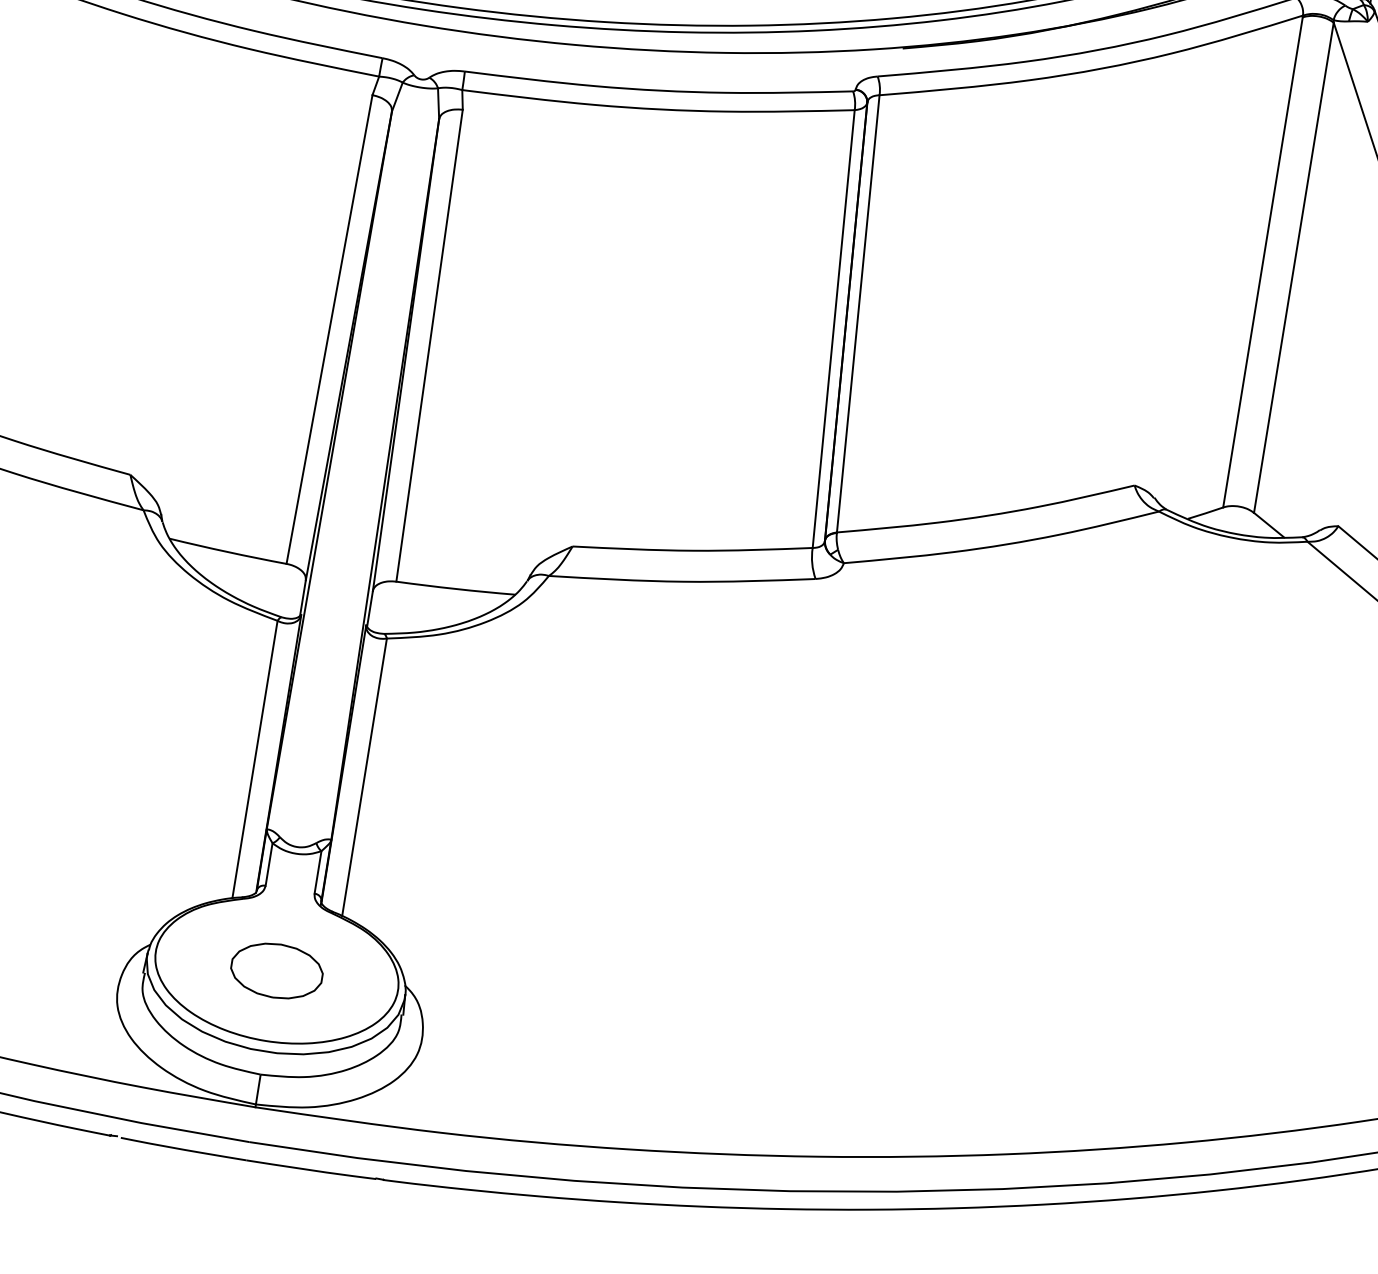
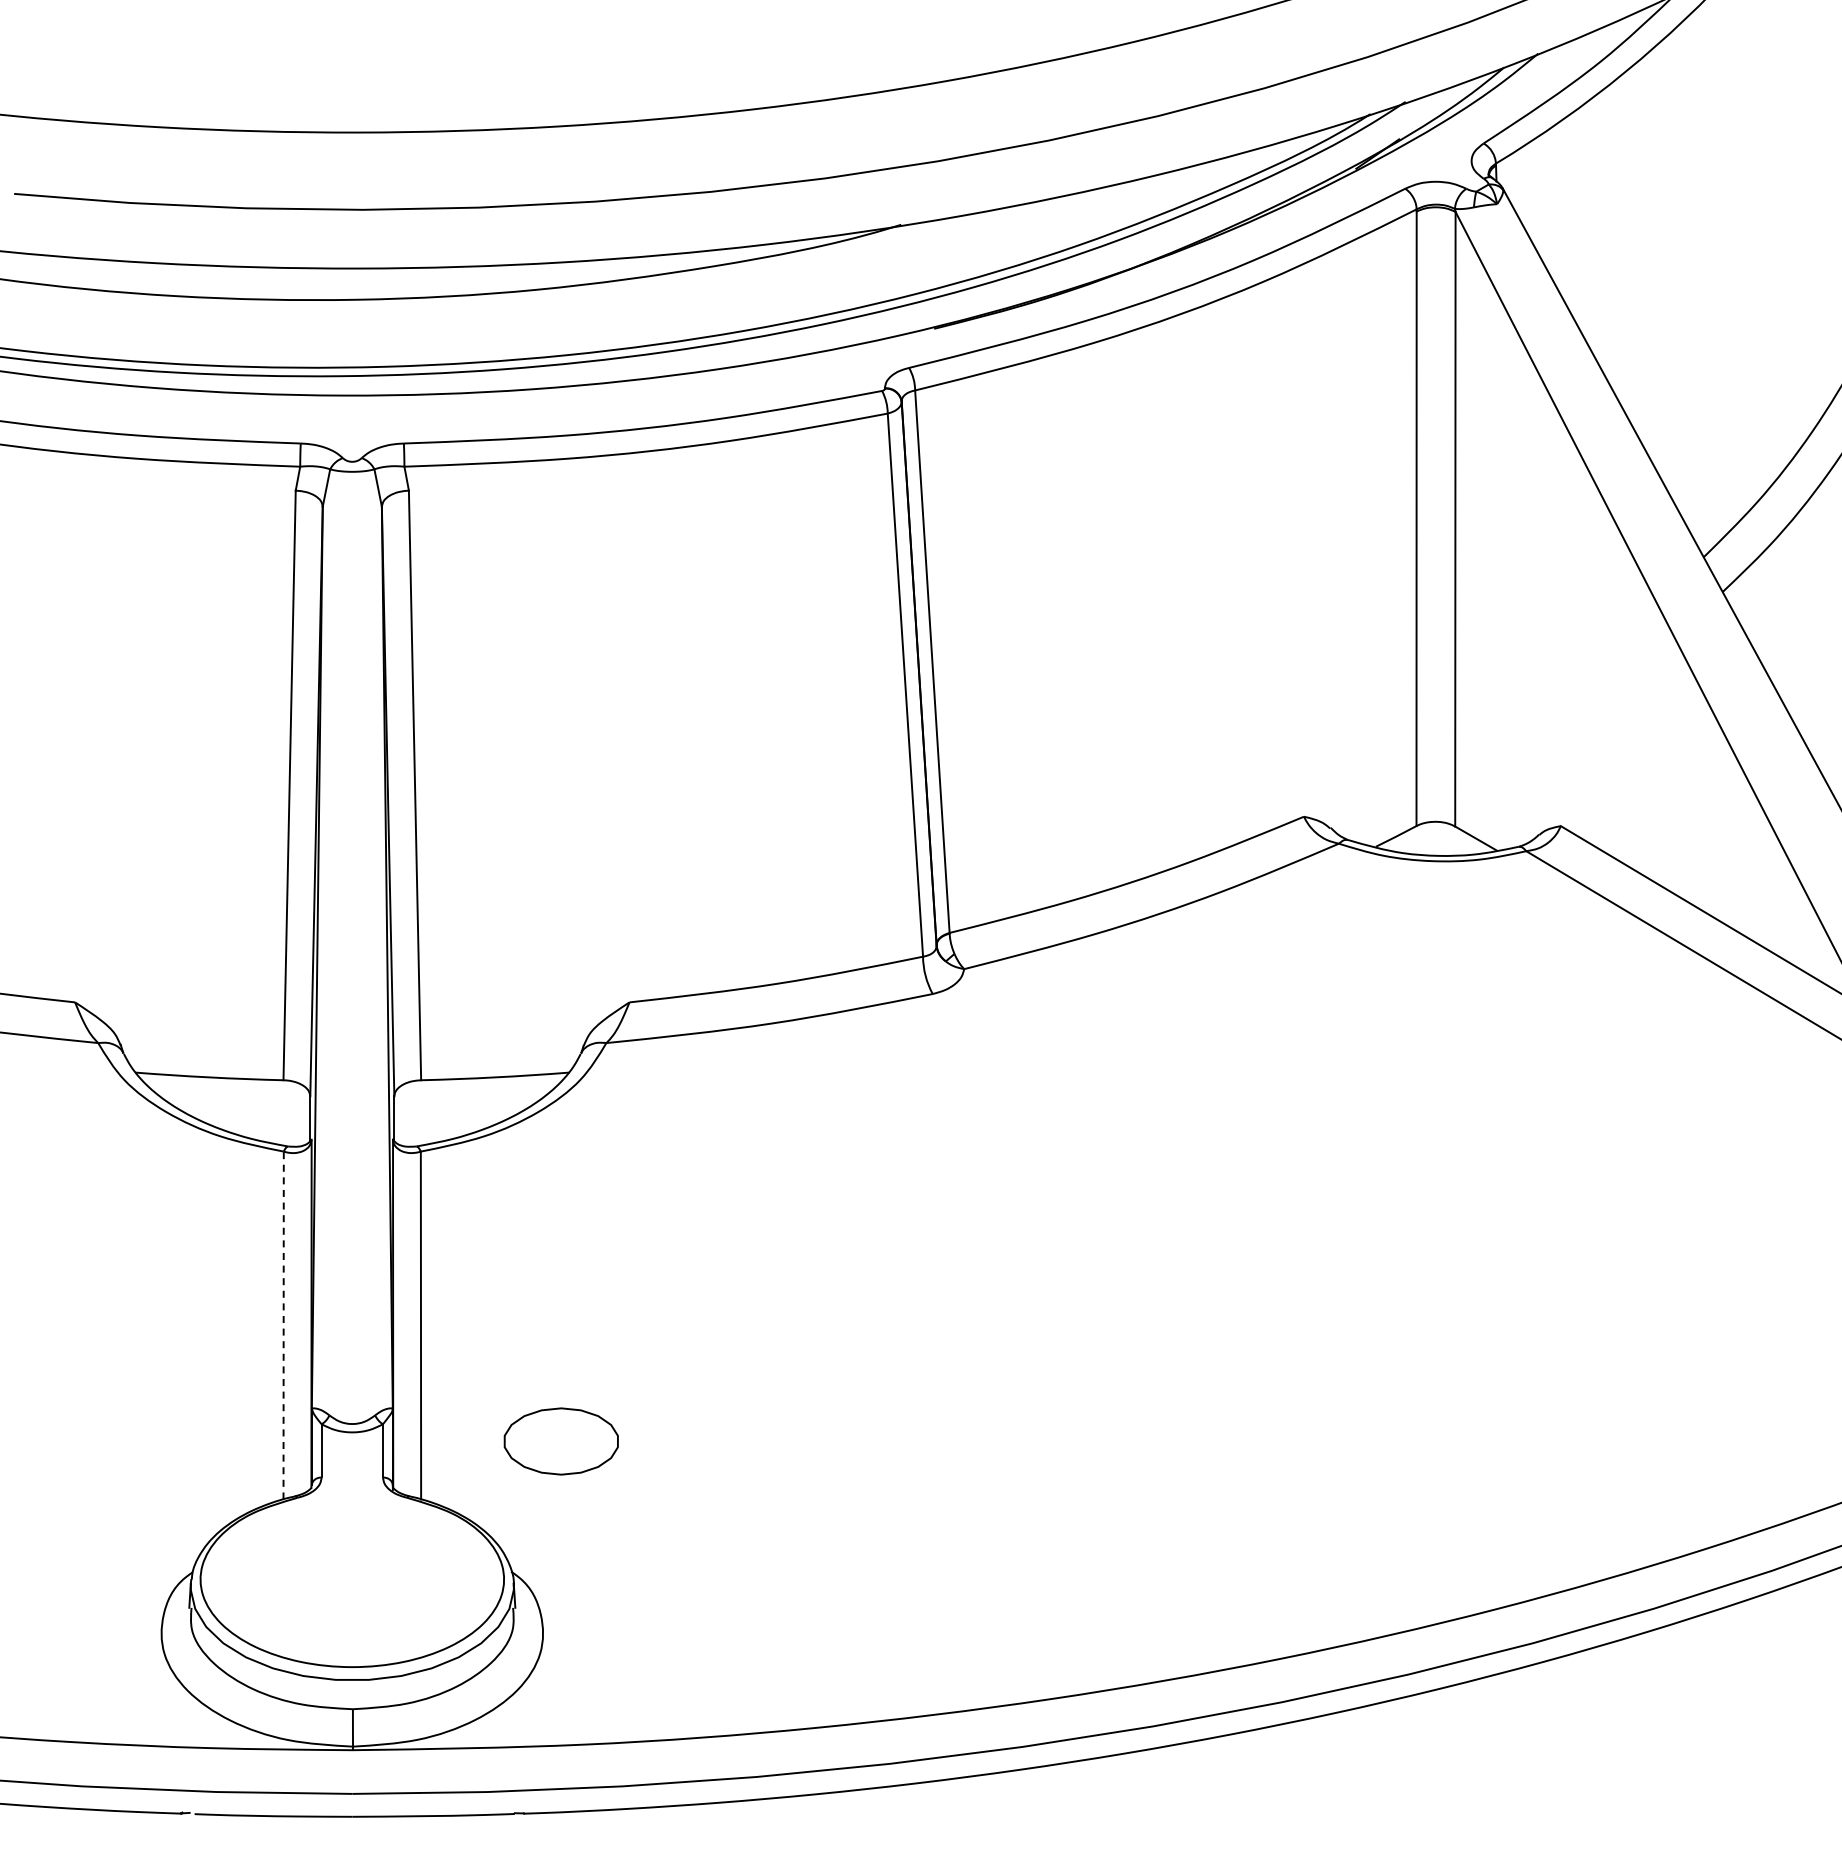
line: (254, 759) -> (283, 1325), solid -> dashed
part: (276, 970) -> (560, 1441), moved

